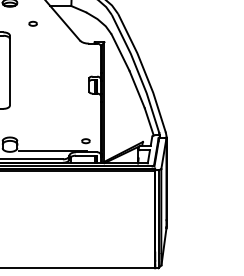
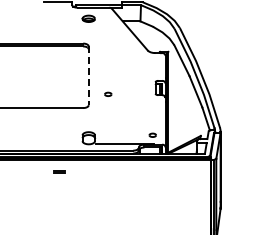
part: (33, 22) -> (108, 93), moved
line: (9, 71) -> (88, 76), solid -> dashed

